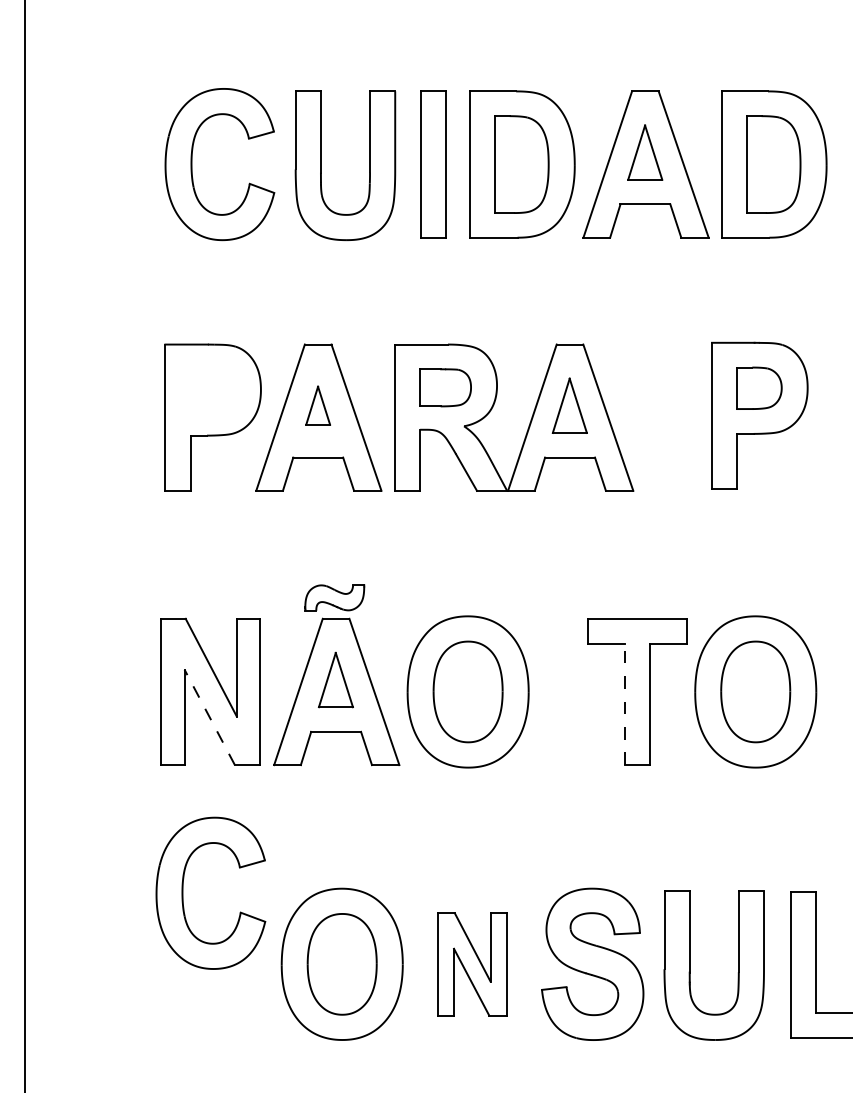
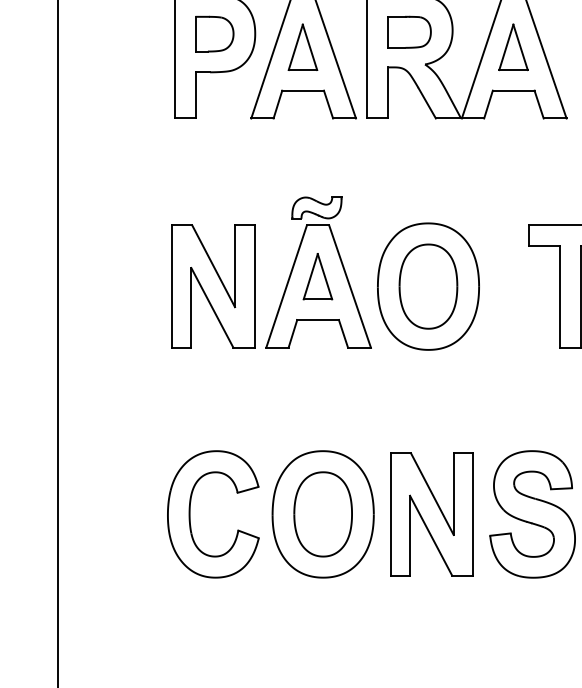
part: (212, 389) -> (214, 33), added
part: (318, 405) -> (303, 47), size x1.43
line: (624, 704) -> (559, 297), dashed -> solid
line: (209, 717) -> (212, 308), dashed -> solid
part: (183, 892) -> (190, 513), moved
part: (472, 964) -> (432, 514), size x1.43

